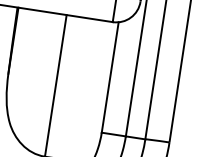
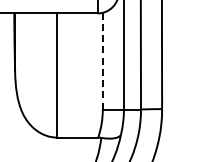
line: (109, 76) -> (102, 60), solid -> dashed

